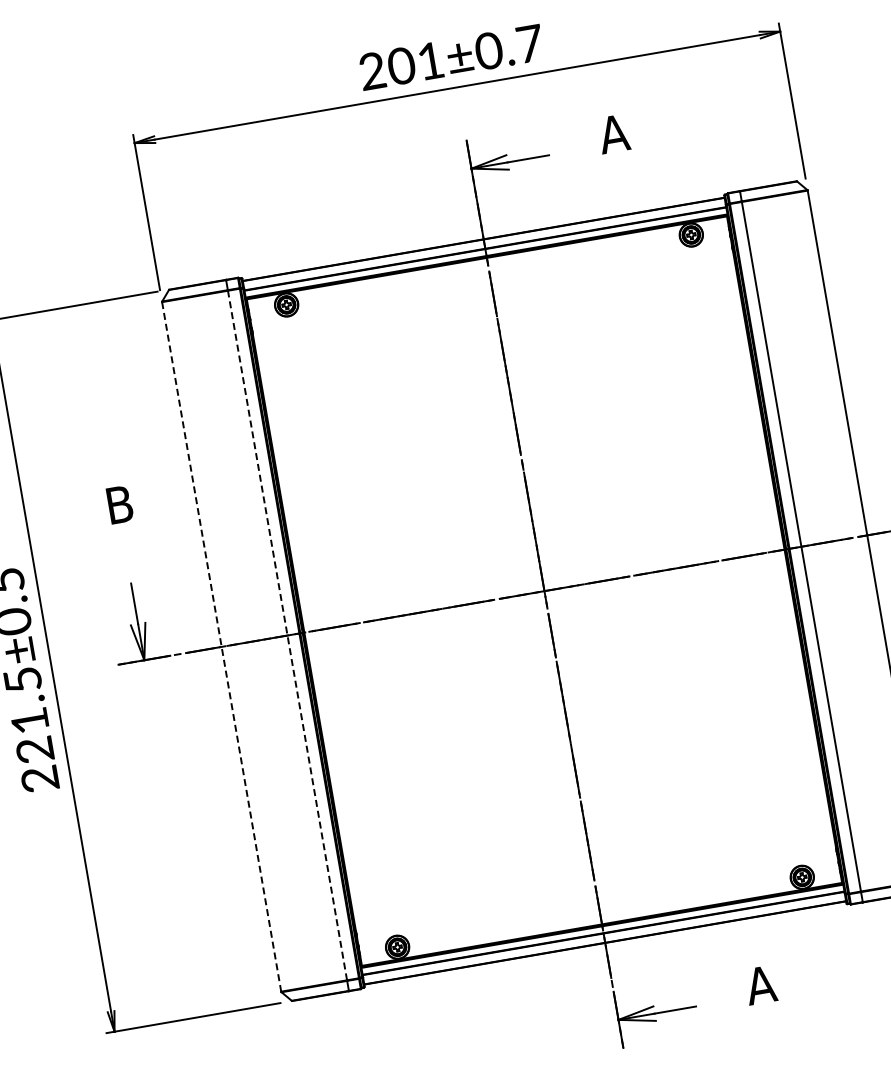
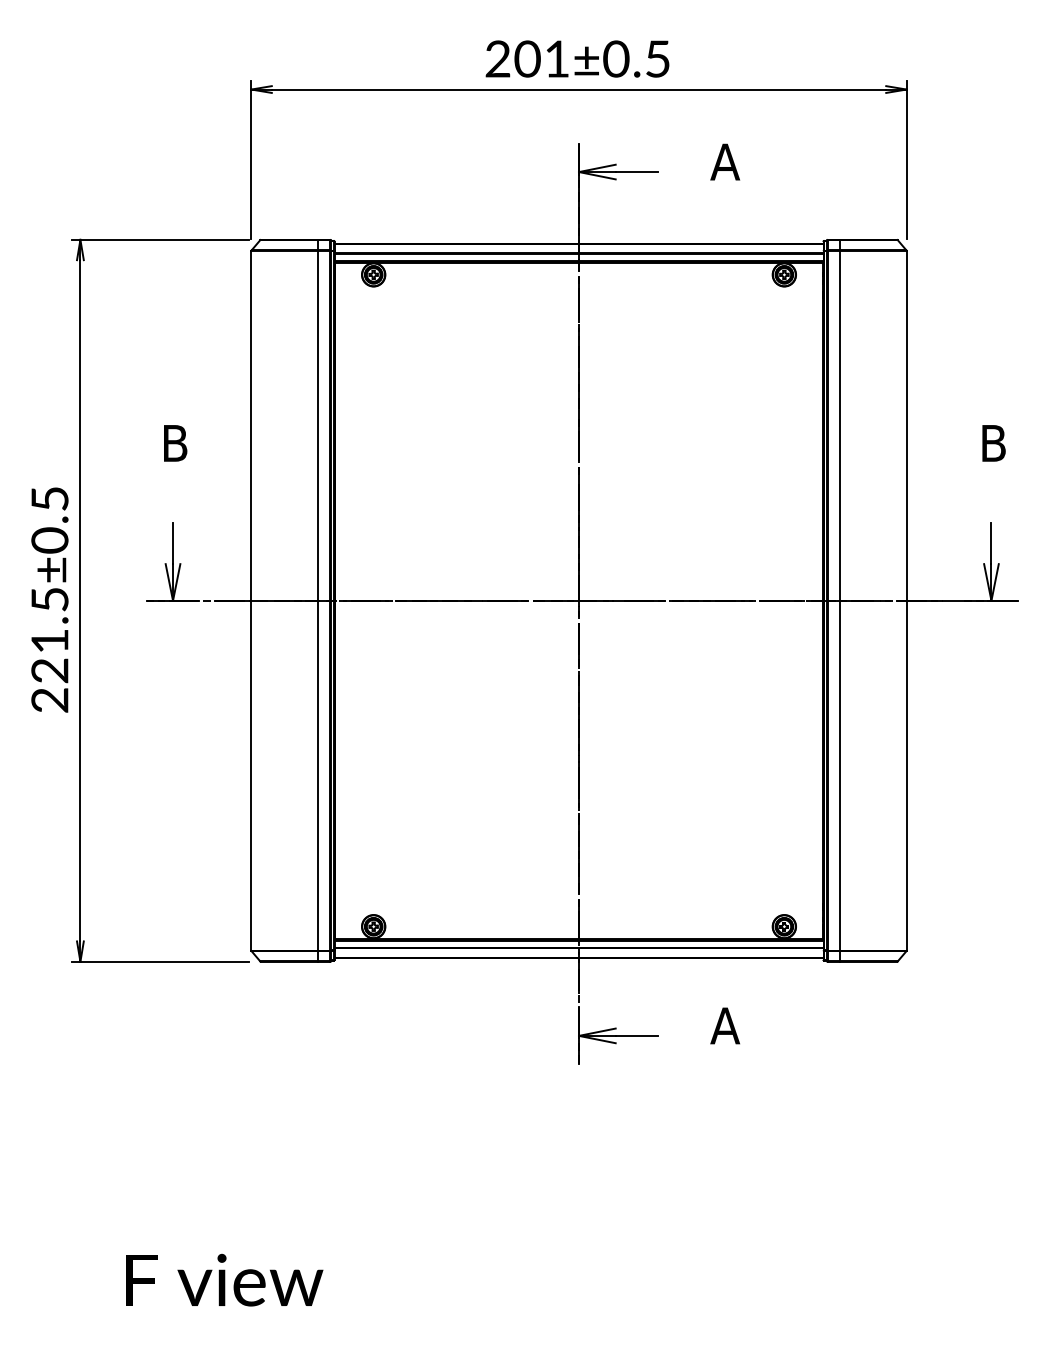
text: (530, 43) -> (658, 58), 201±0.7 -> 201±0.5
line: (287, 635) -> (318, 600), dashed -> solid
line: (221, 646) -> (251, 600), dashed -> solid

